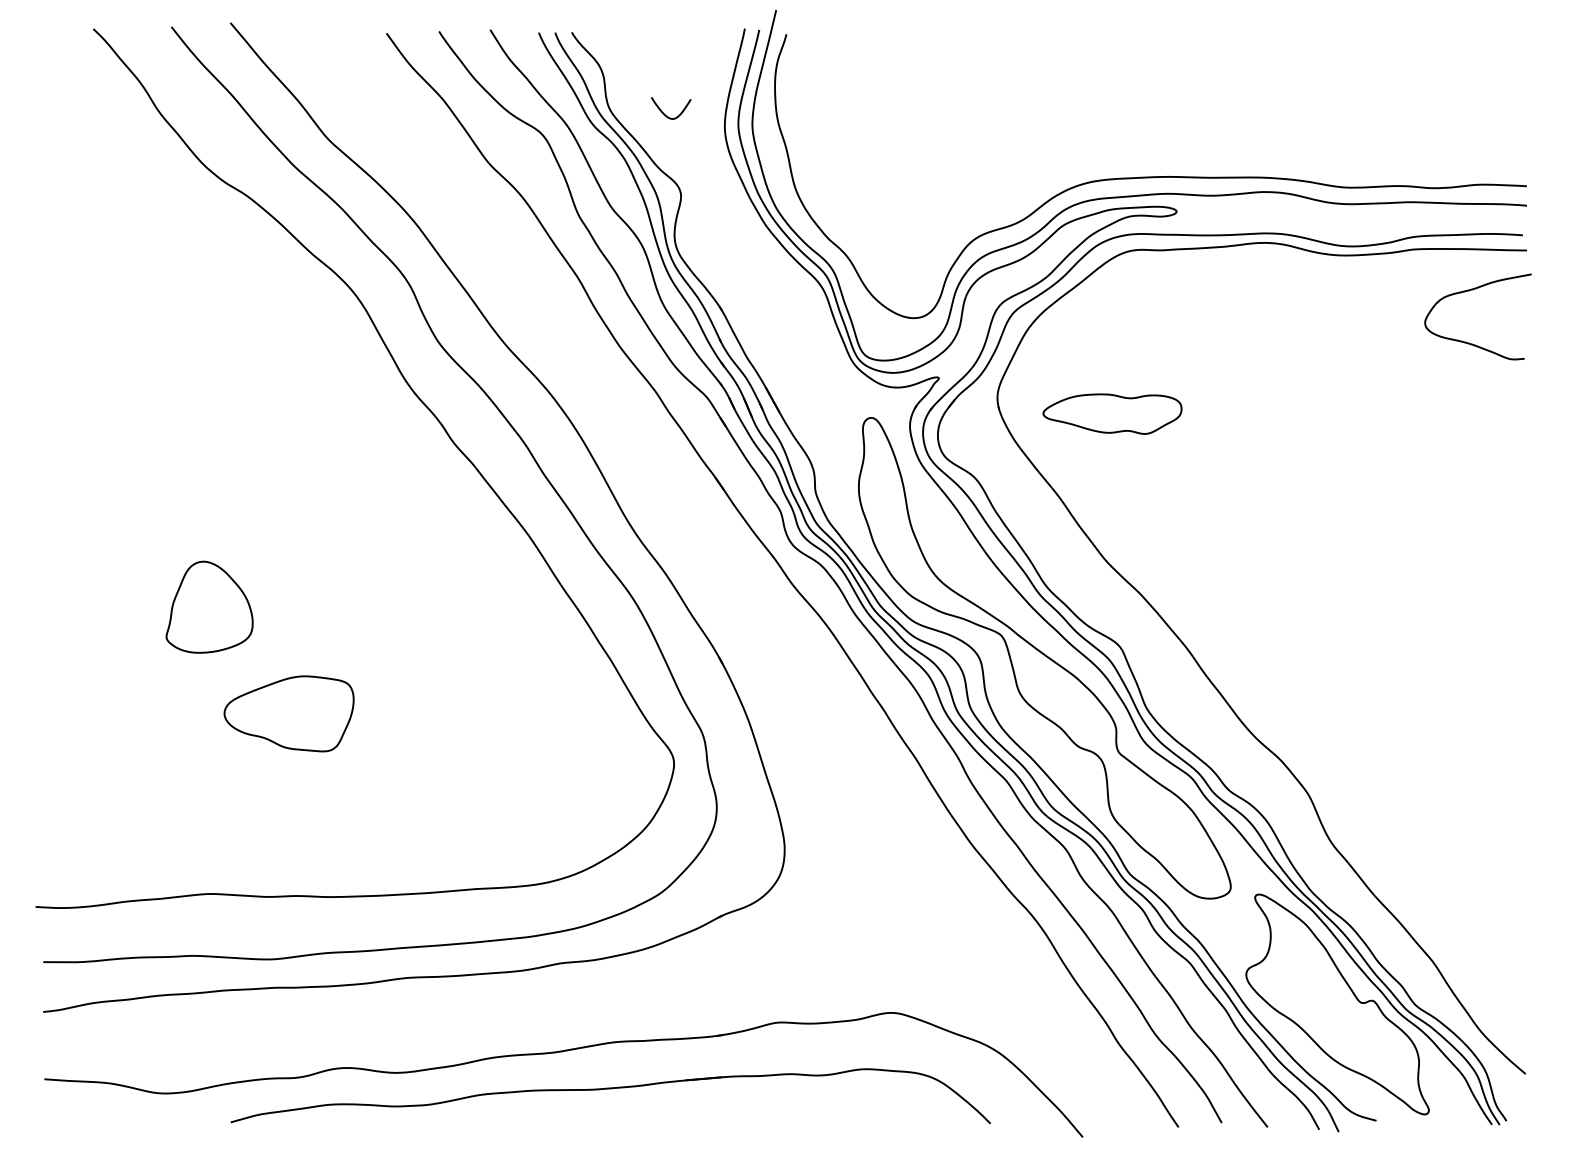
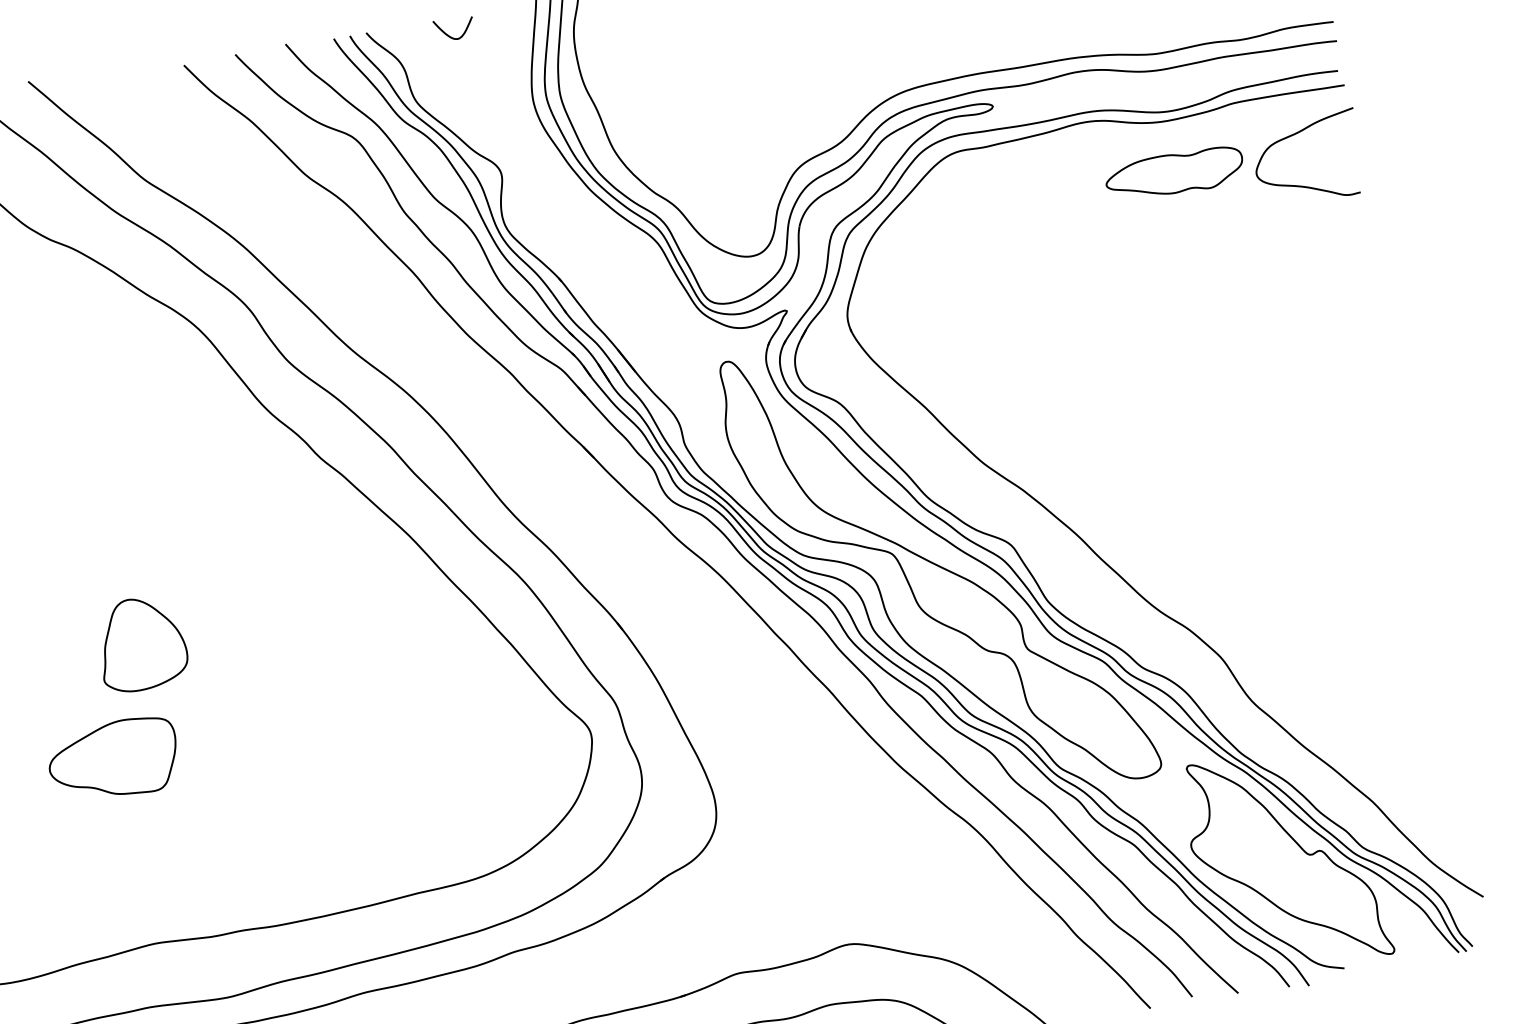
curve: (667, 115) -> (451, 36), moved
part: (1112, 413) -> (1174, 173), moved
part: (209, 606) -> (141, 643), moved
part: (288, 713) -> (112, 759), moved

